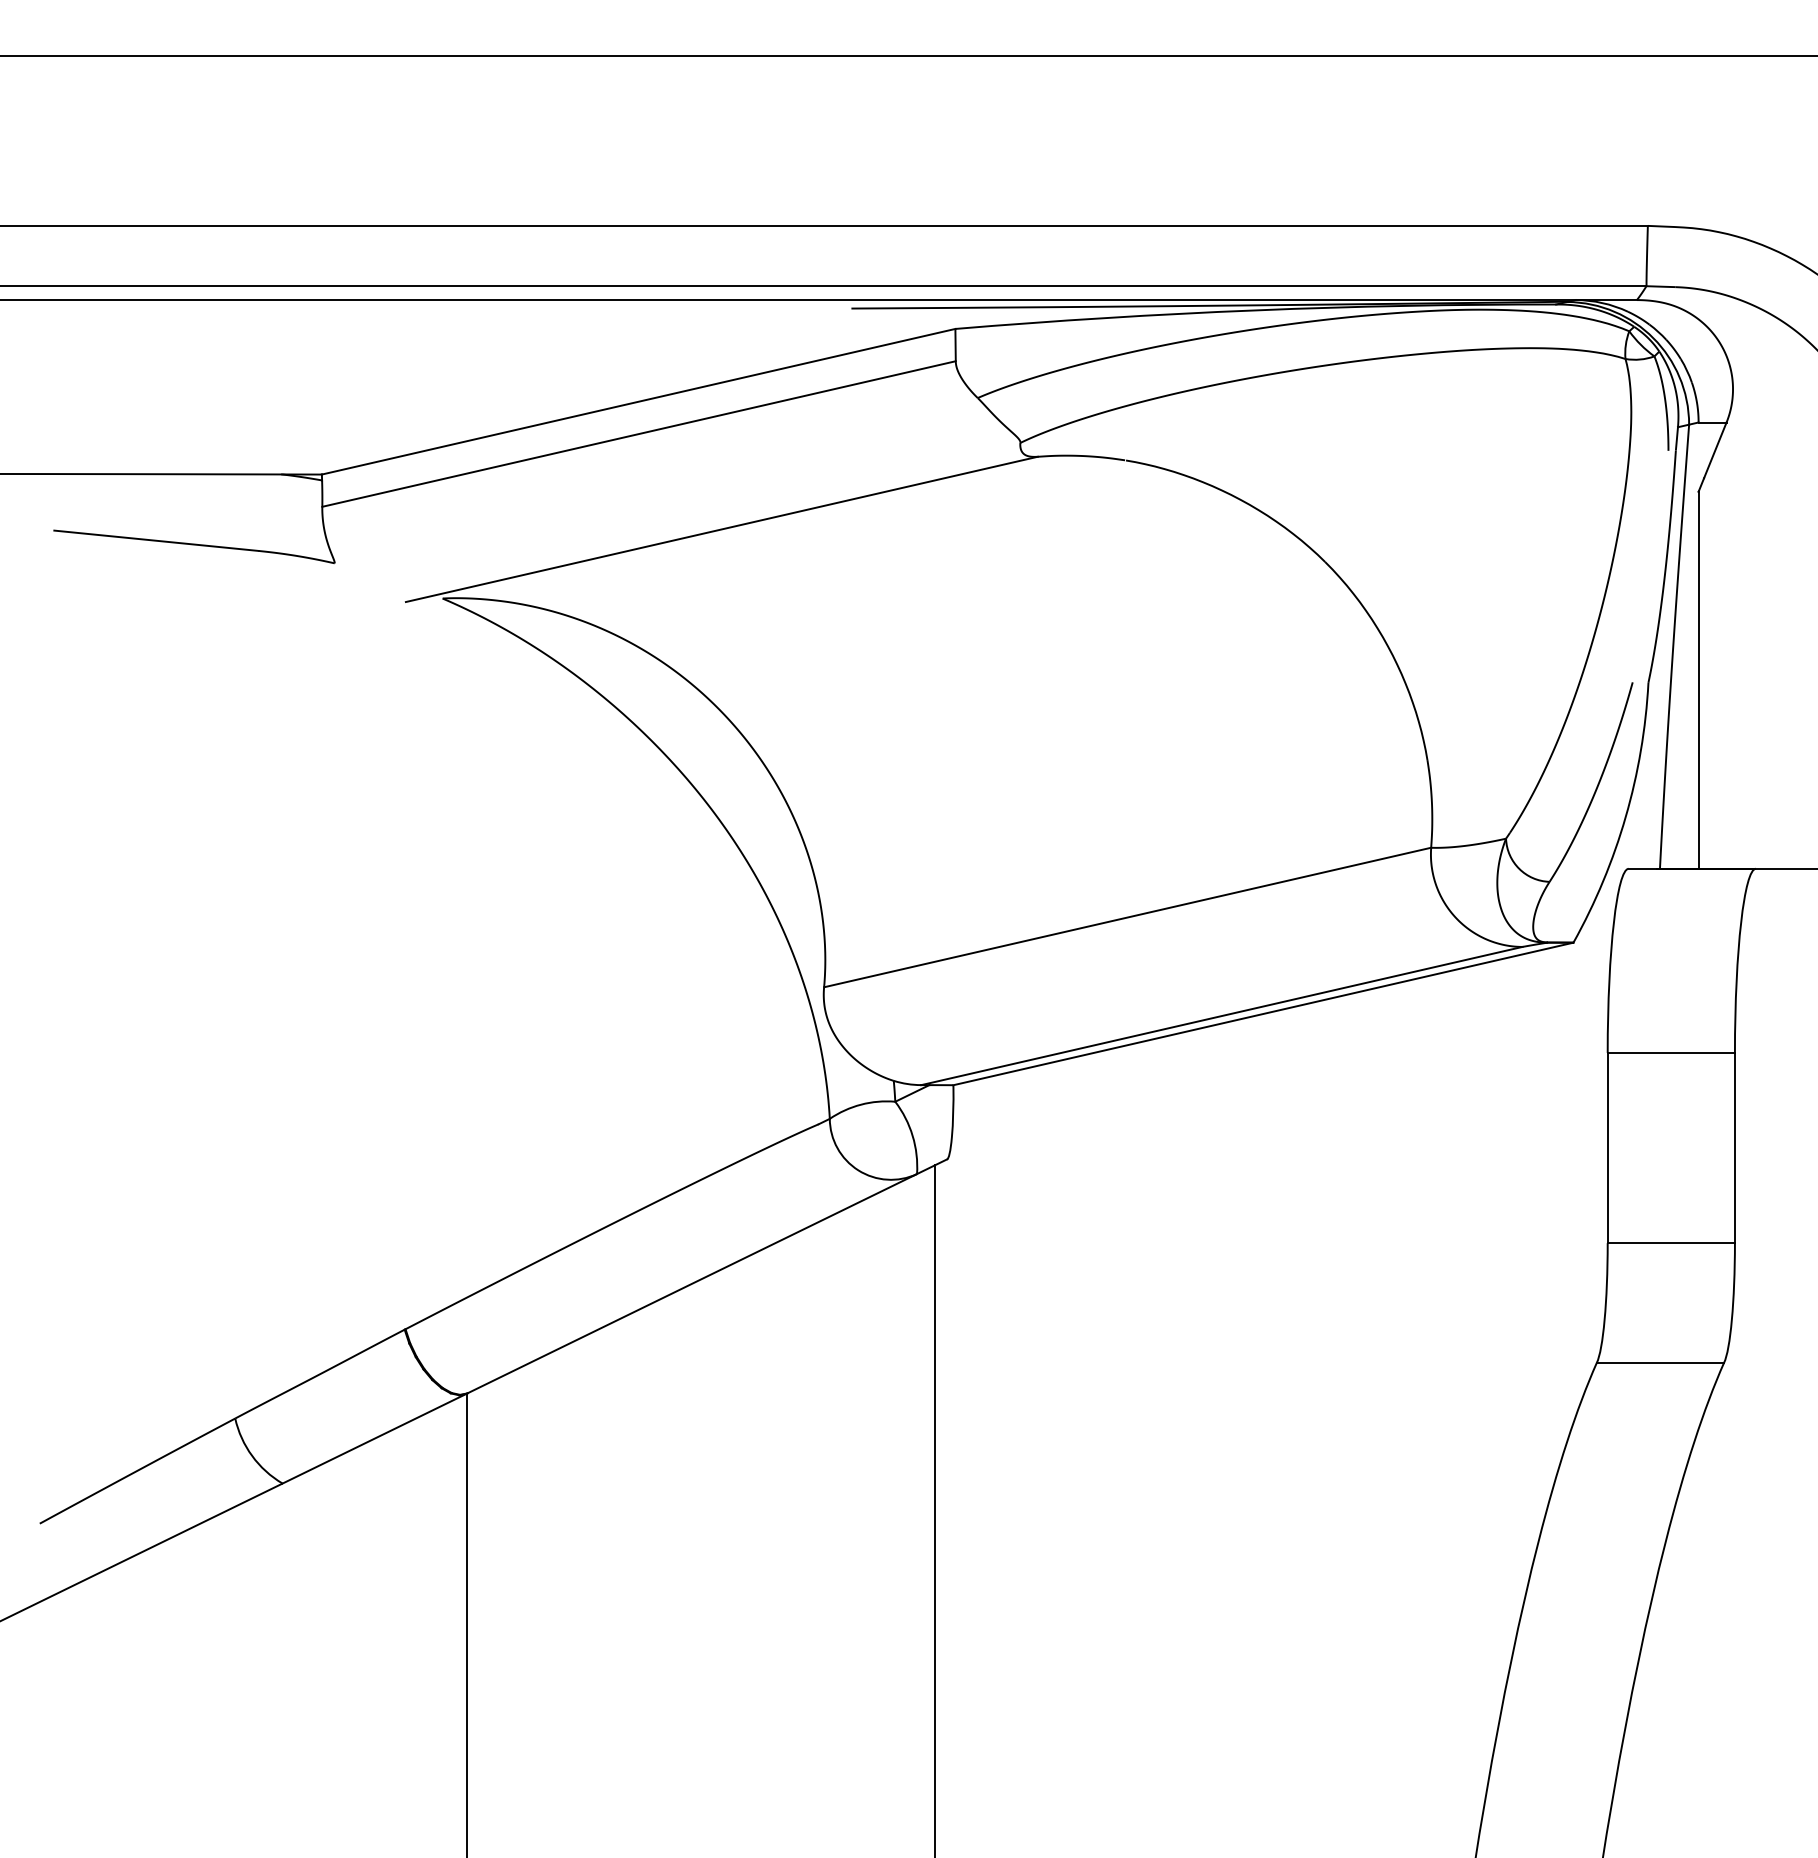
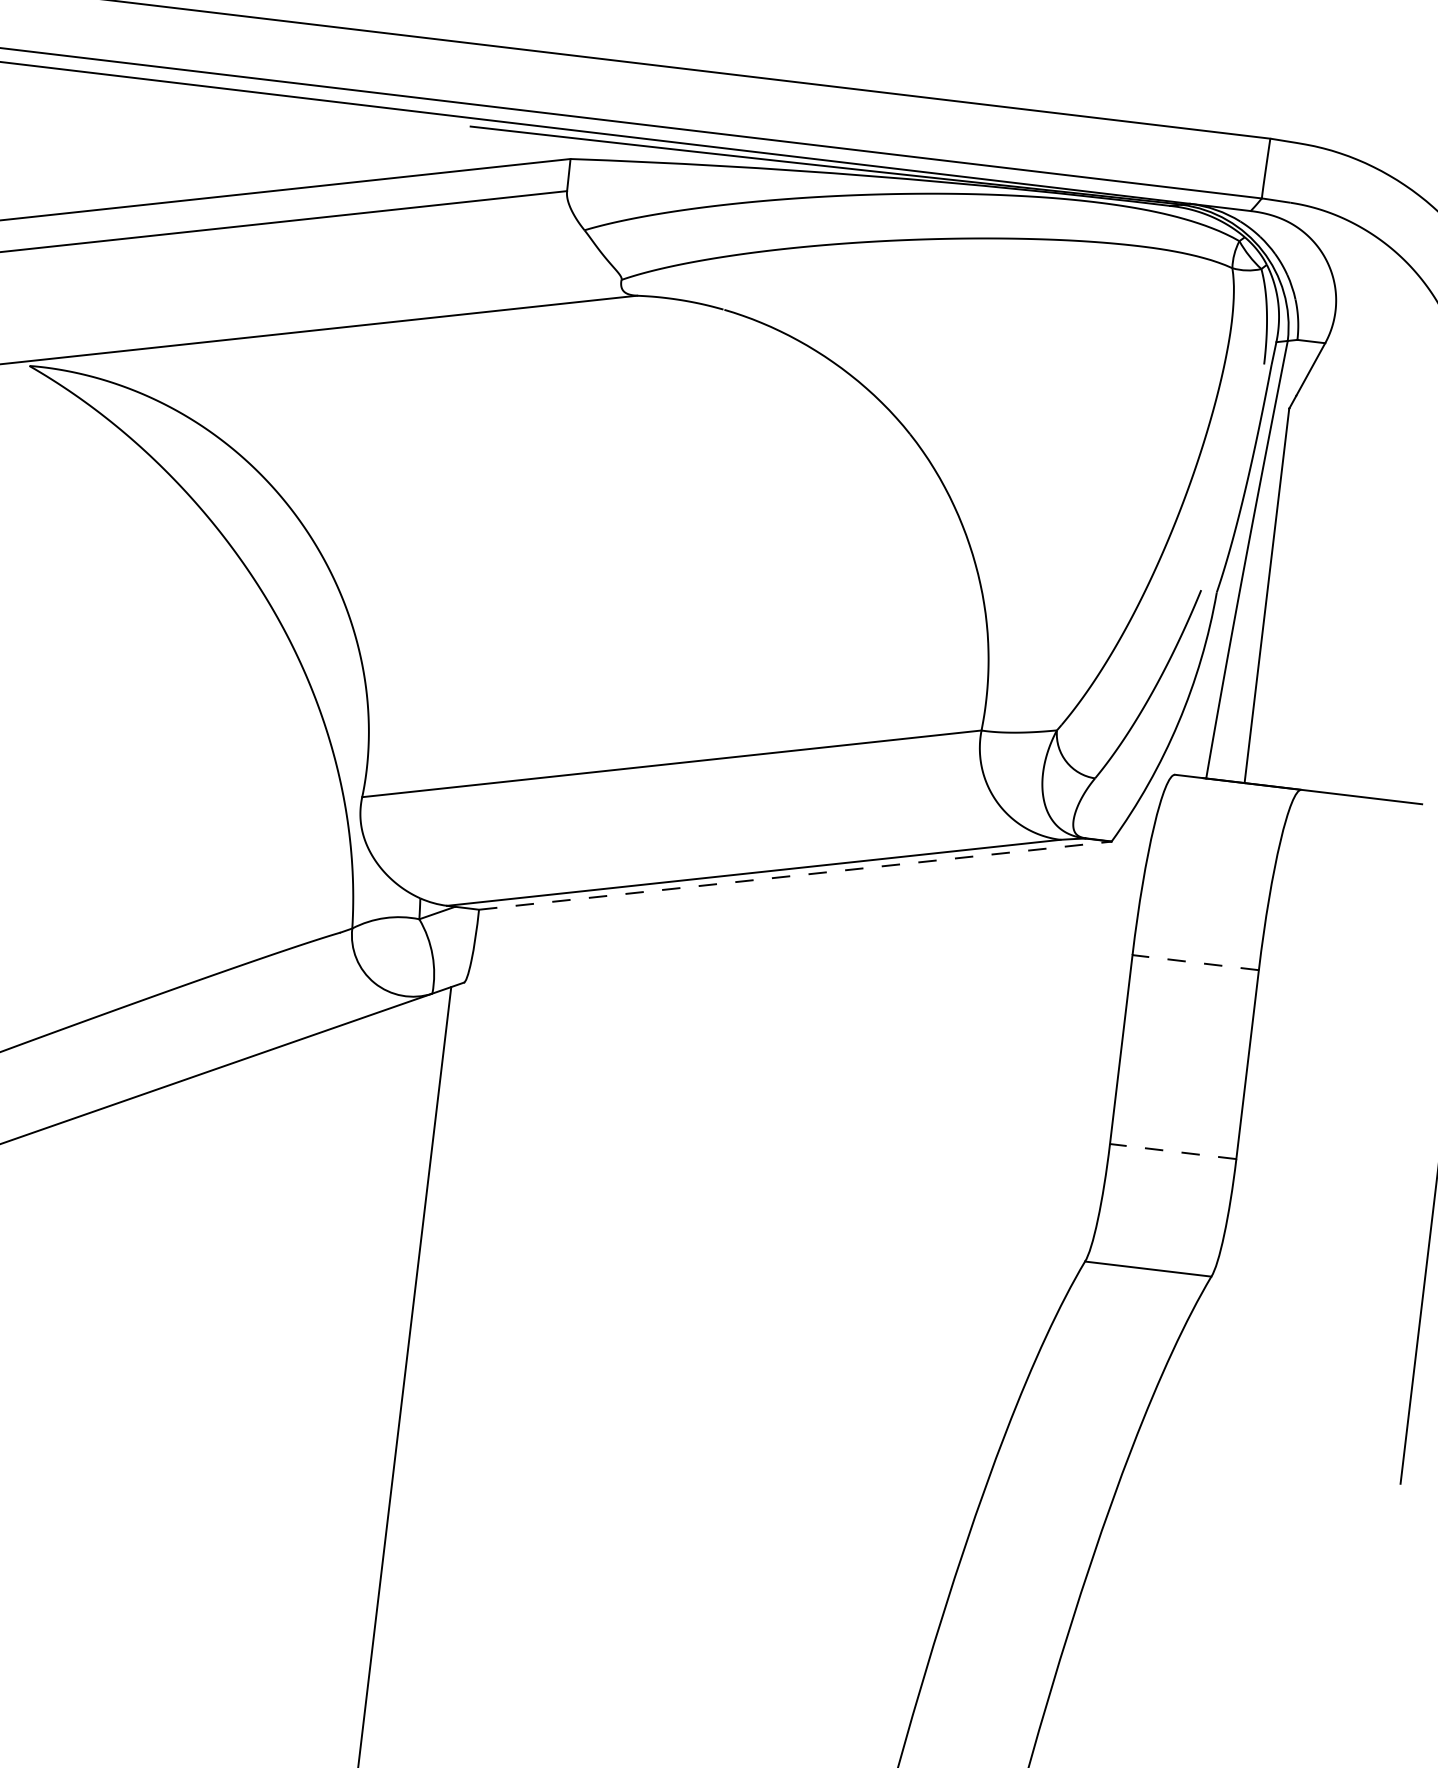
line: (1263, 1014) -> (795, 876), solid -> dashed
line: (1671, 1052) -> (1195, 962), solid -> dashed
line: (1671, 1243) -> (1173, 1151), solid -> dashed

